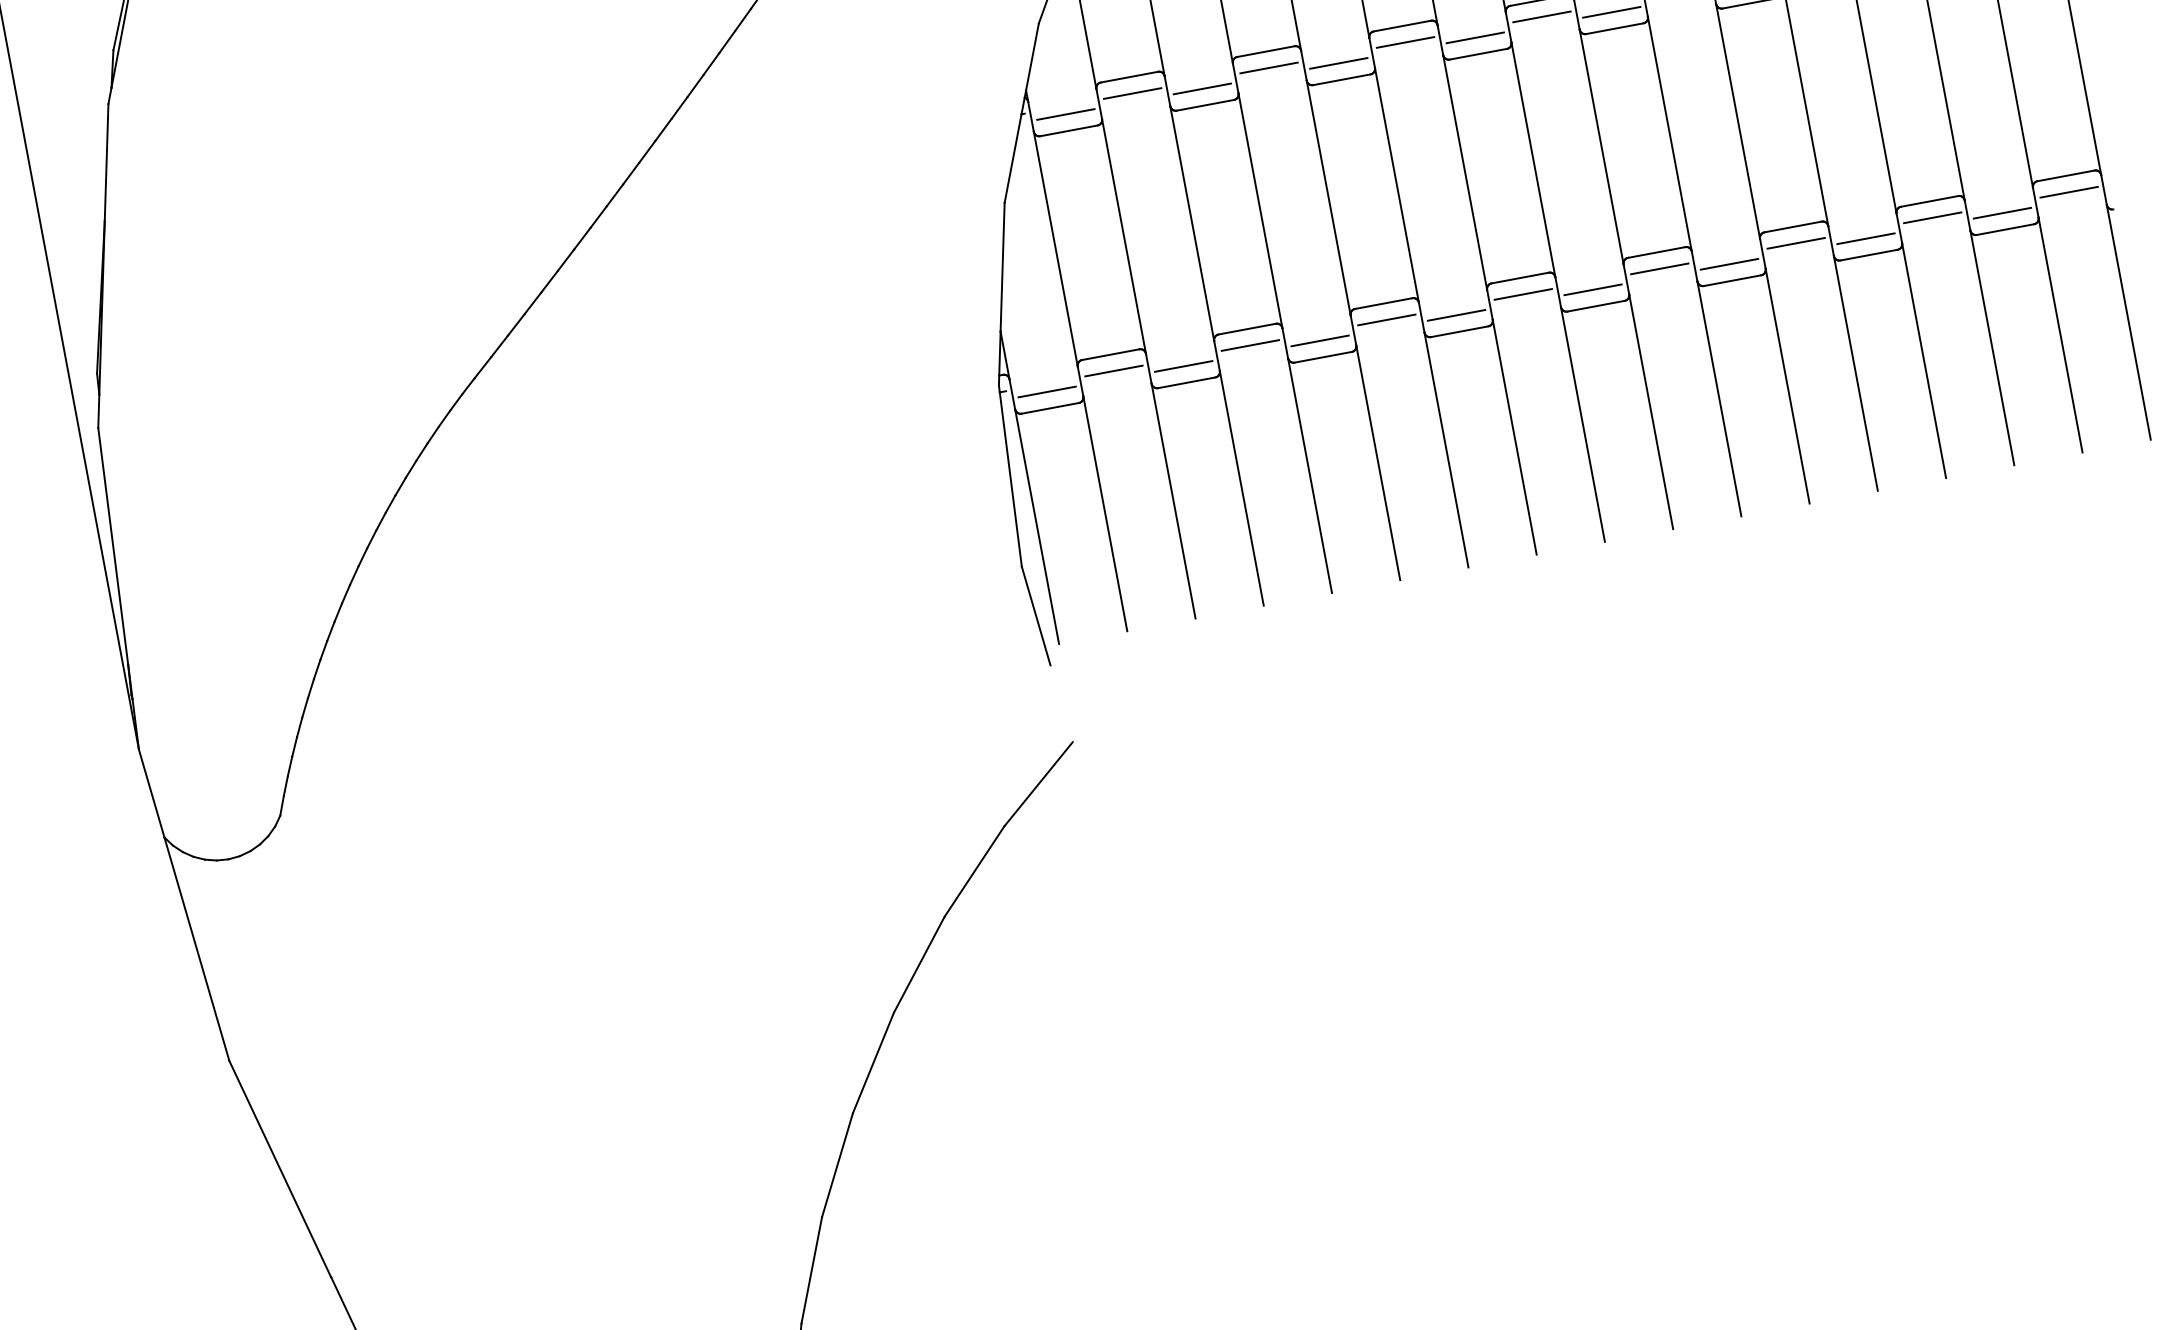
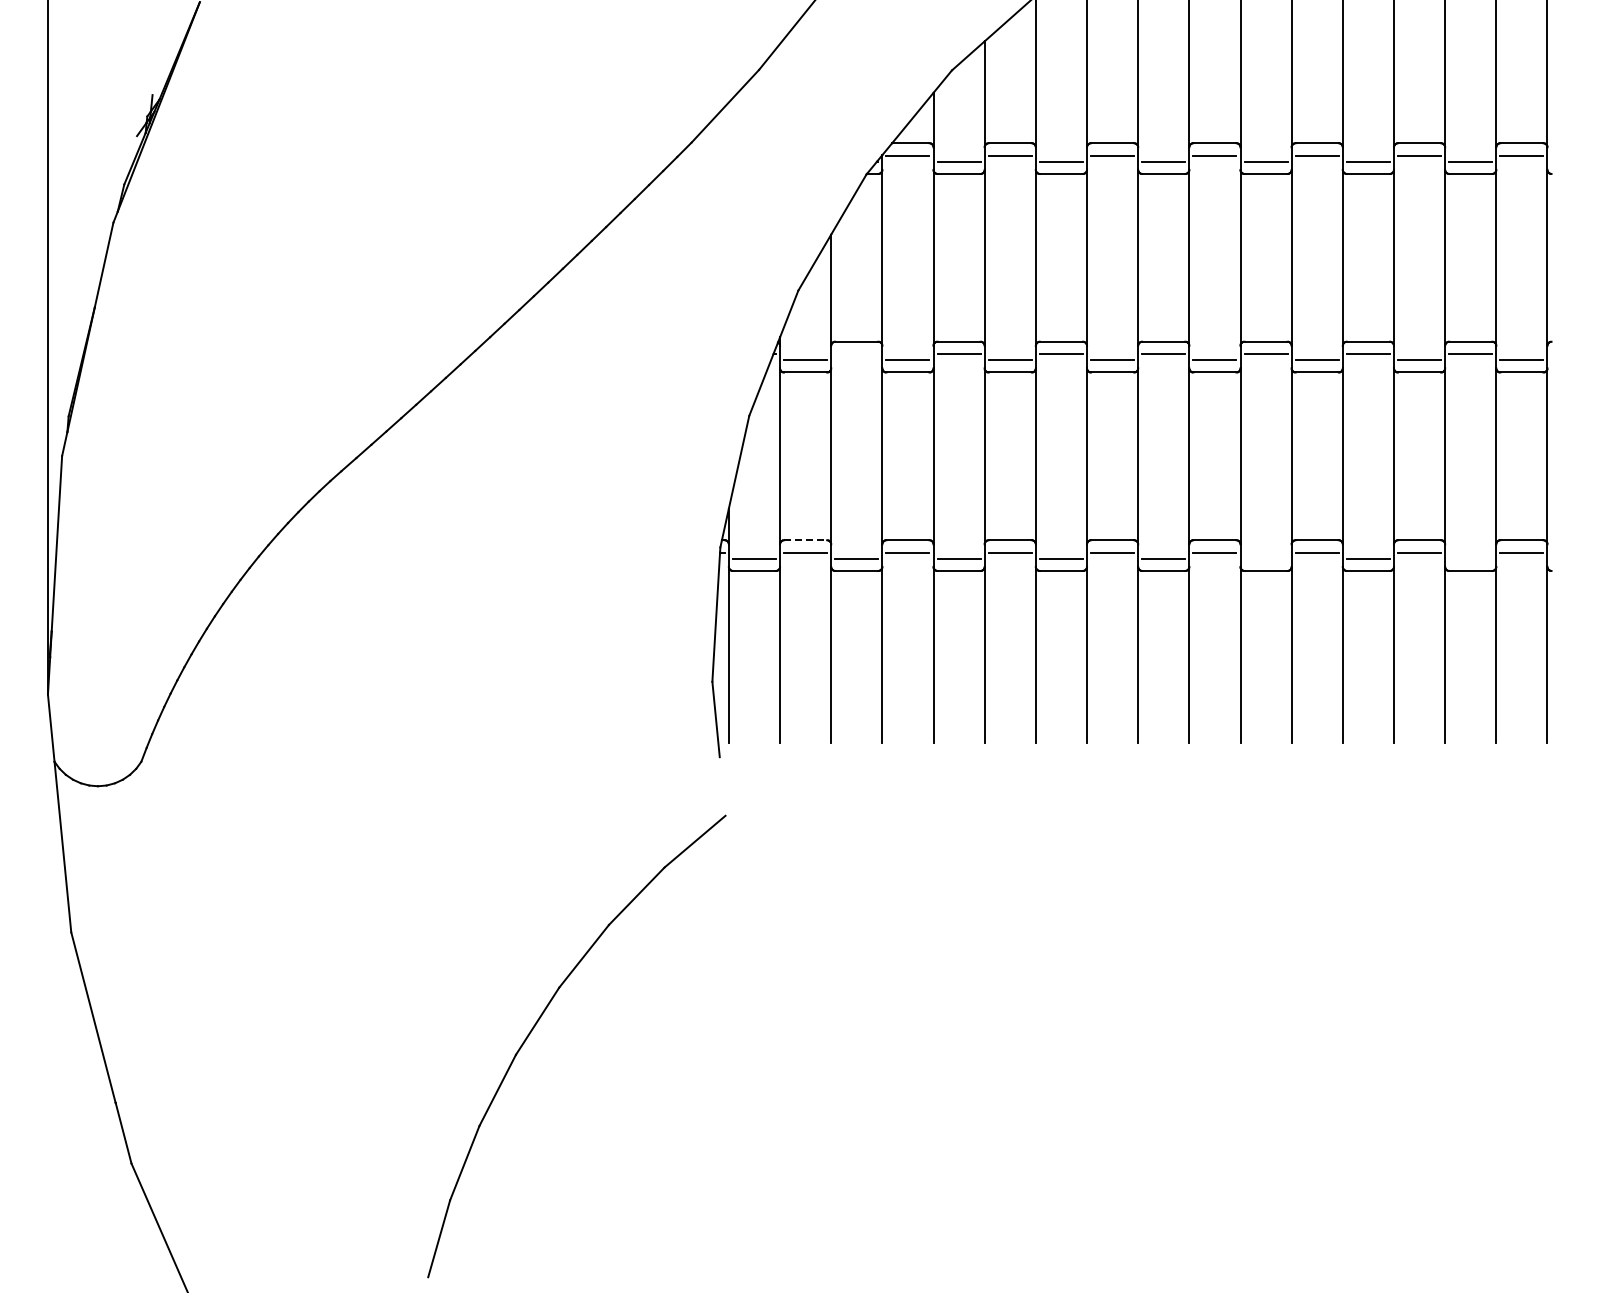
line: (1132, 94) -> (856, 354), removed
line: (2002, 213) -> (1470, 558), removed
line: (1728, 264) -> (1265, 558), removed
line: (1112, 354) -> (806, 540), solid -> dashed

